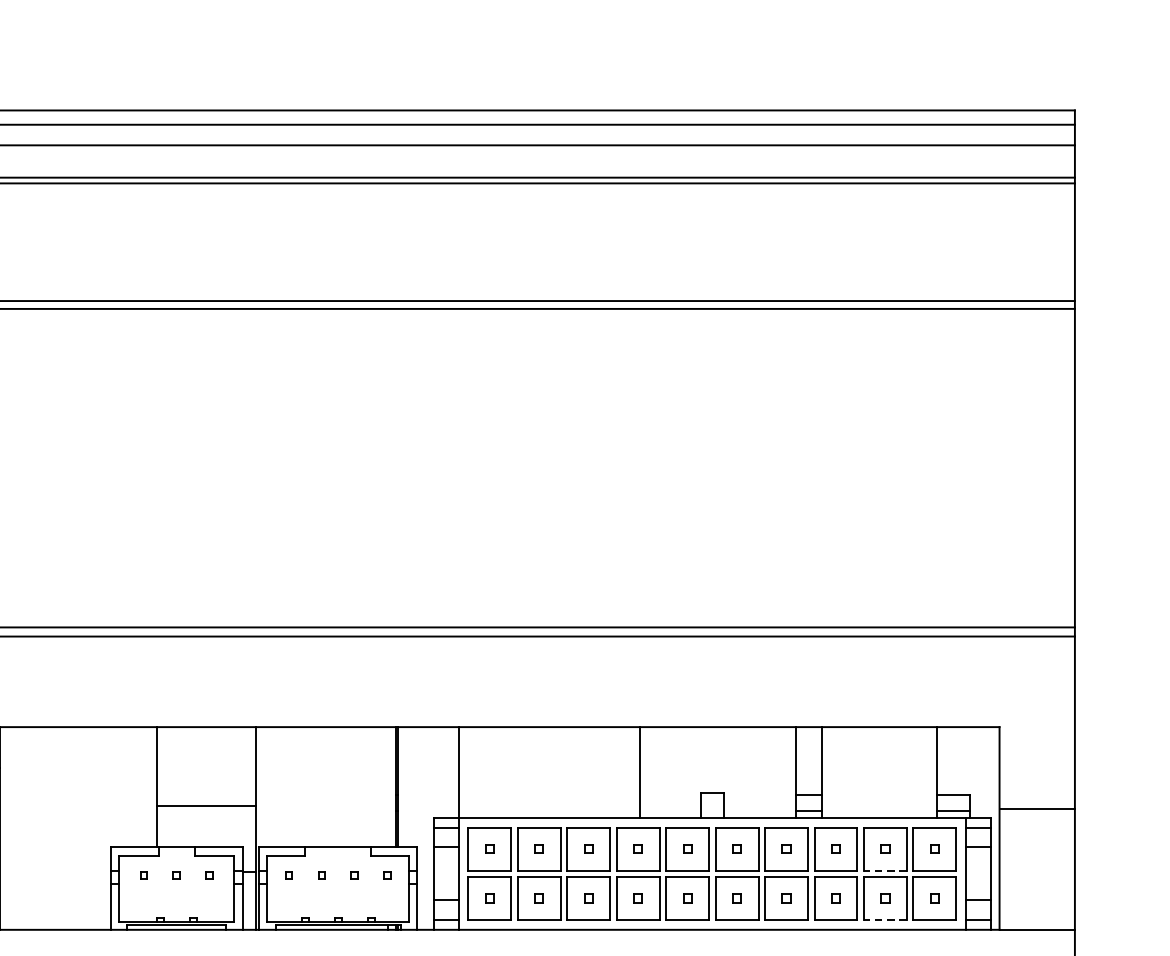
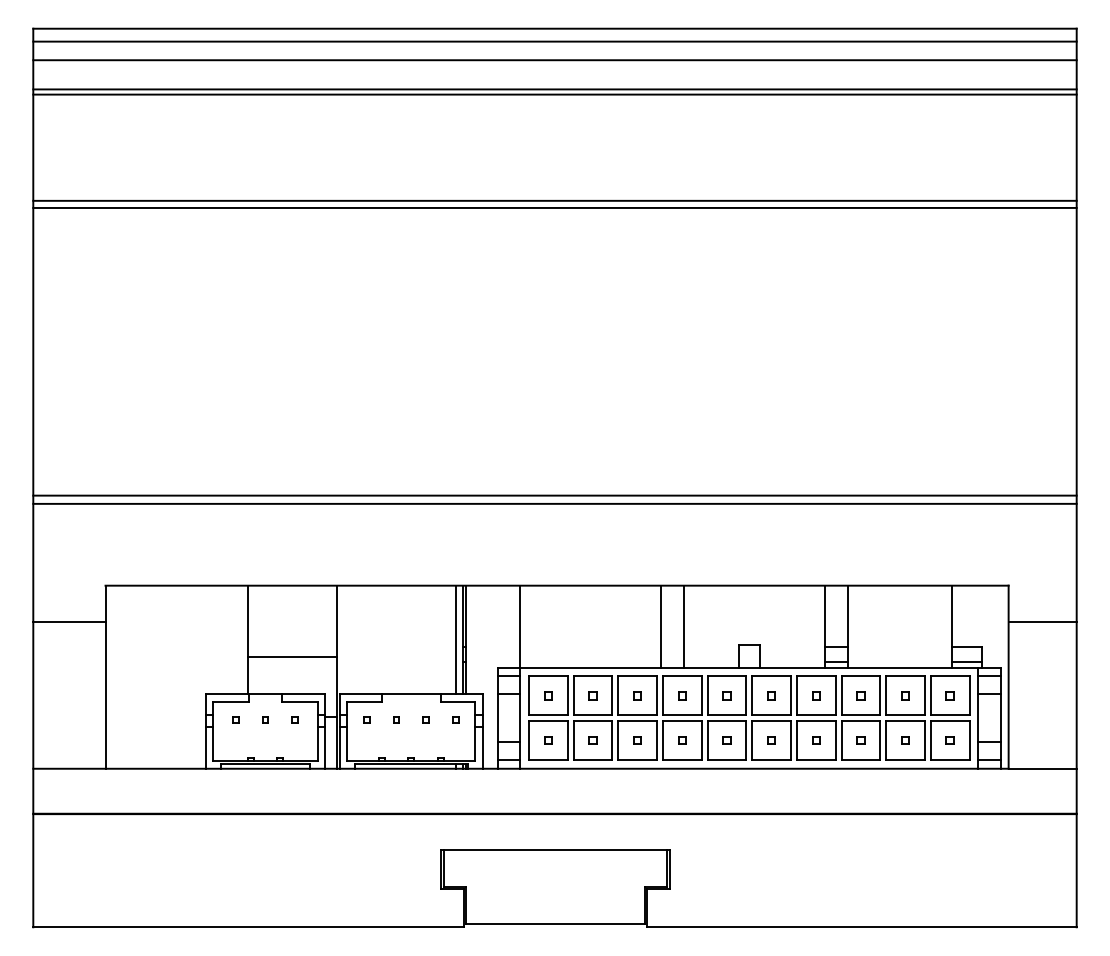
line: (615, 772) -> (661, 626), added
line: (388, 786) -> (456, 639), added
line: (1037, 808) -> (1042, 622), moved
line: (885, 870) -> (905, 715), dashed -> solid
line: (885, 919) -> (905, 759), dashed -> solid

